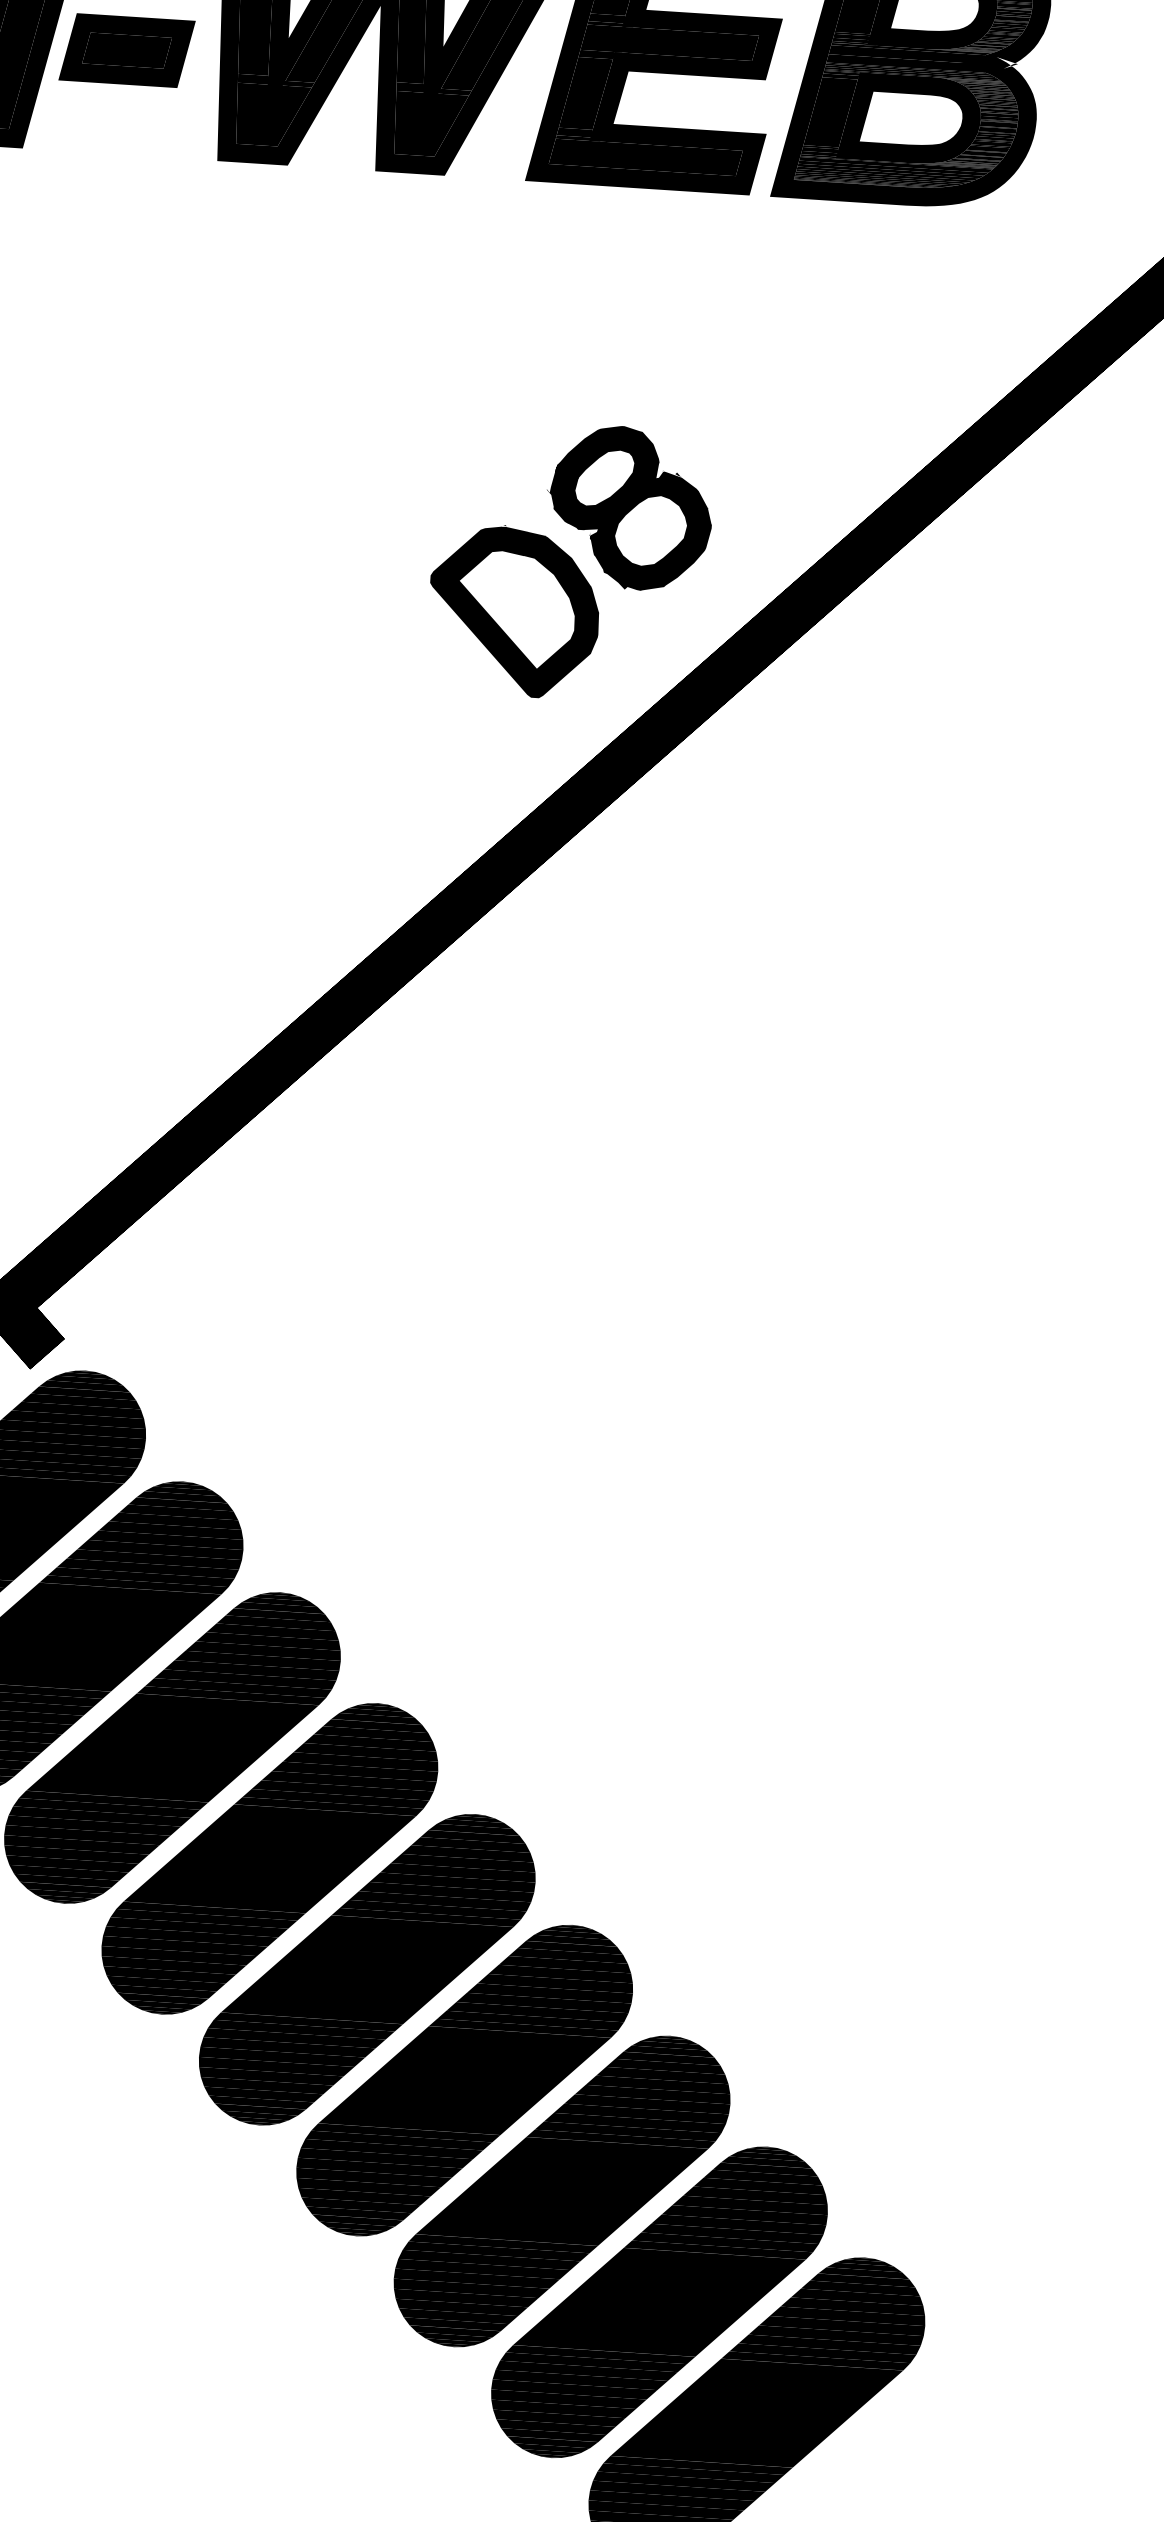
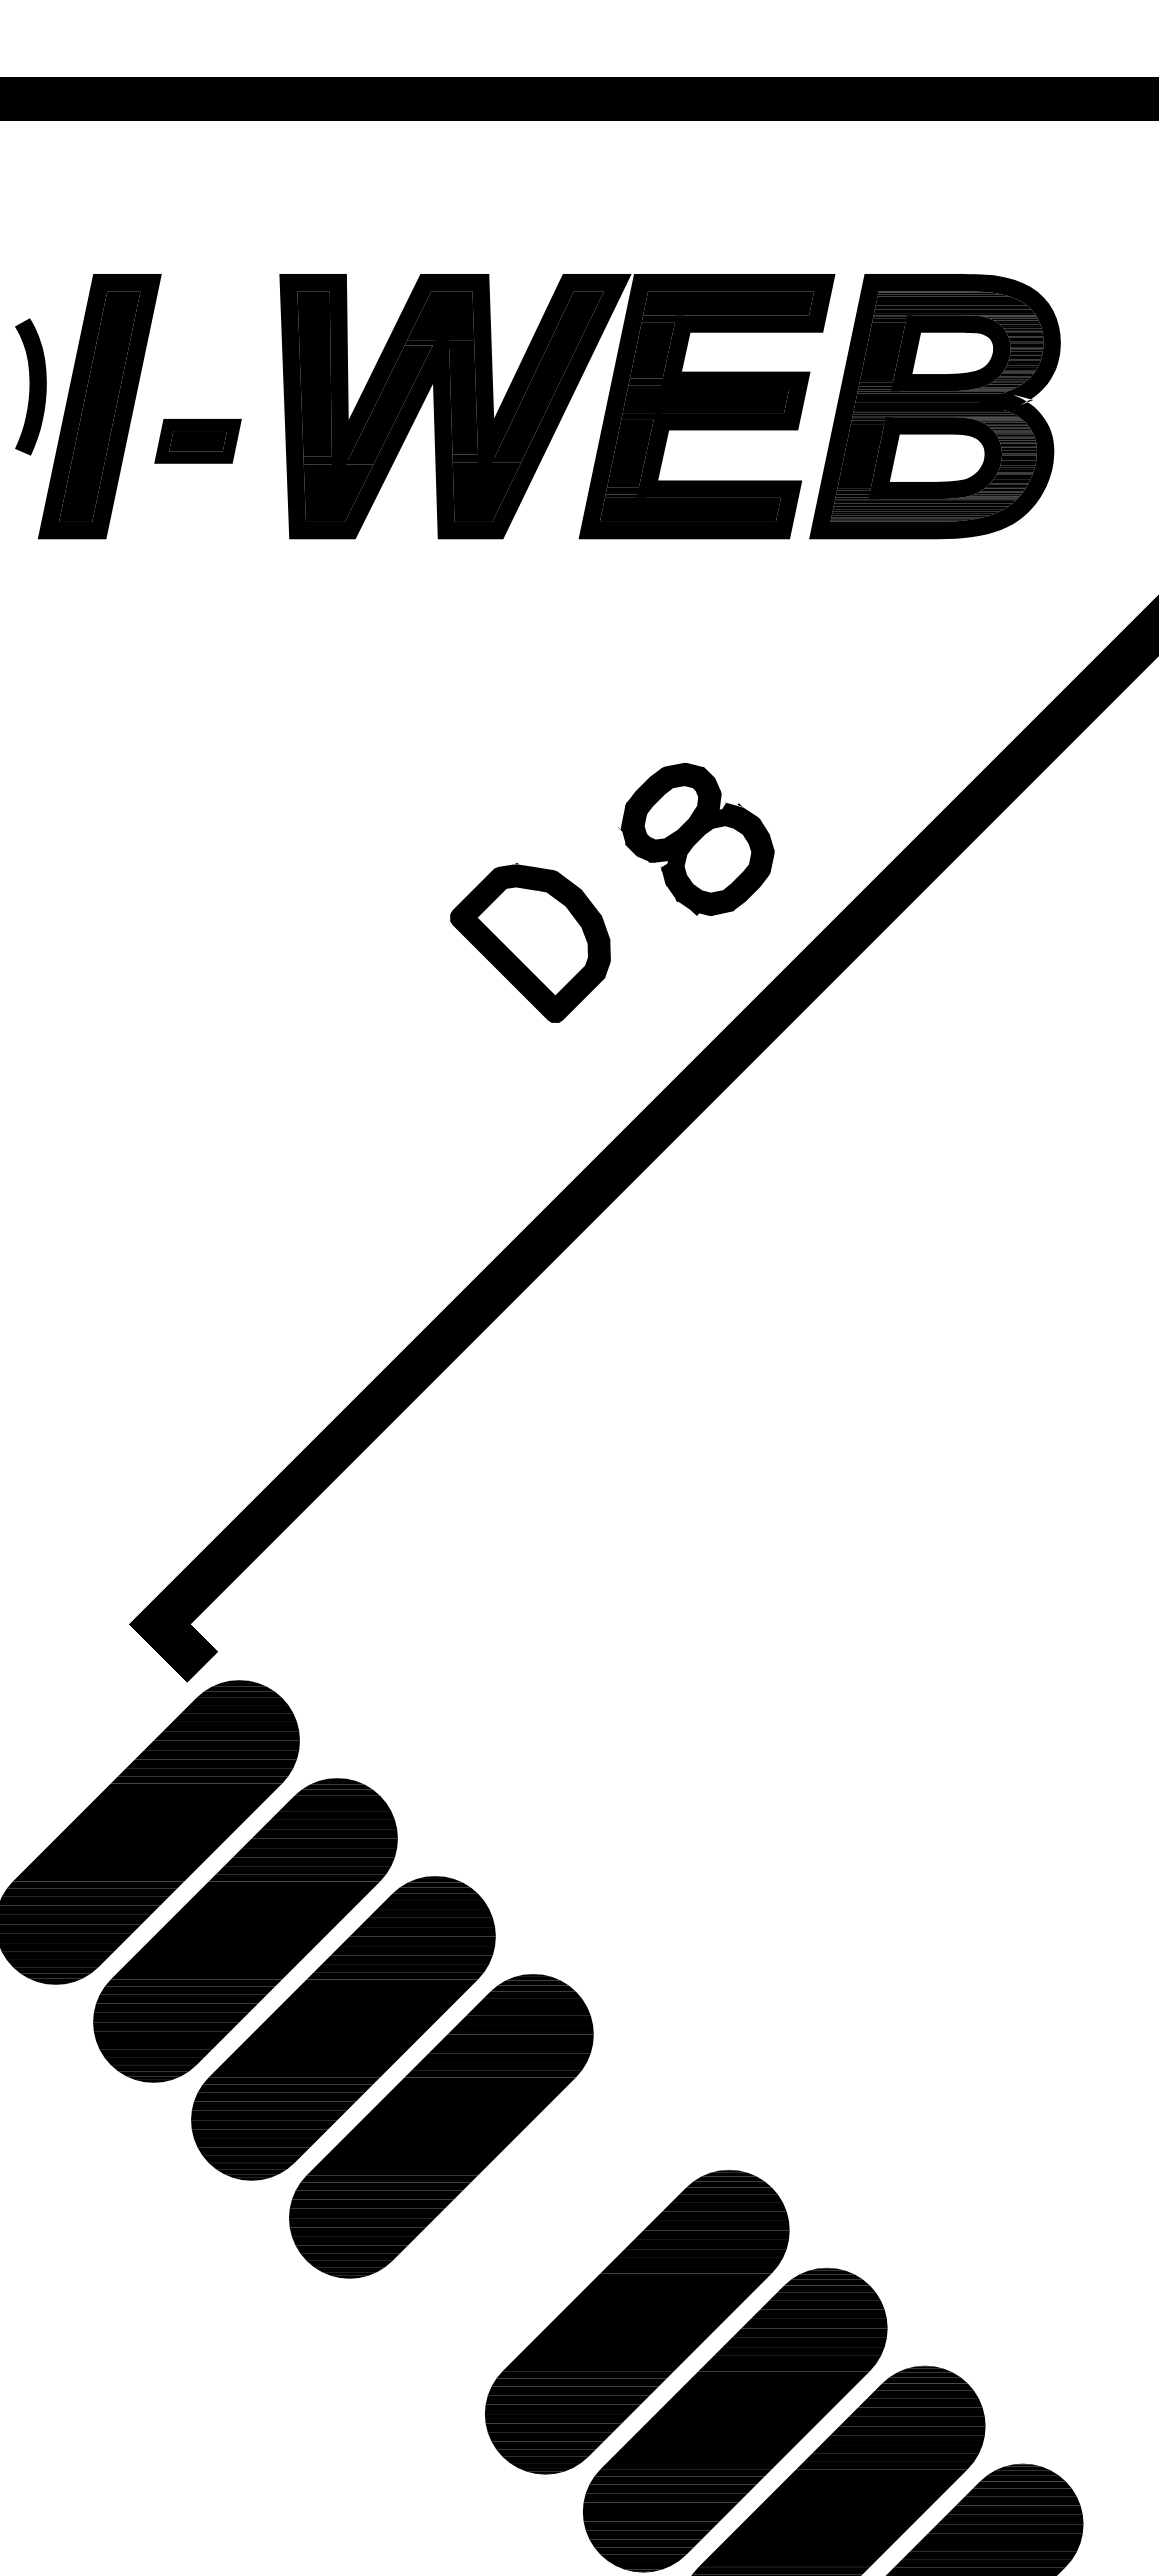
part: (126, 50) -> (197, 441), size x0.7
part: (514, 610) -> (530, 942), moved
part: (367, 1970) -> (539, 2224), removed

